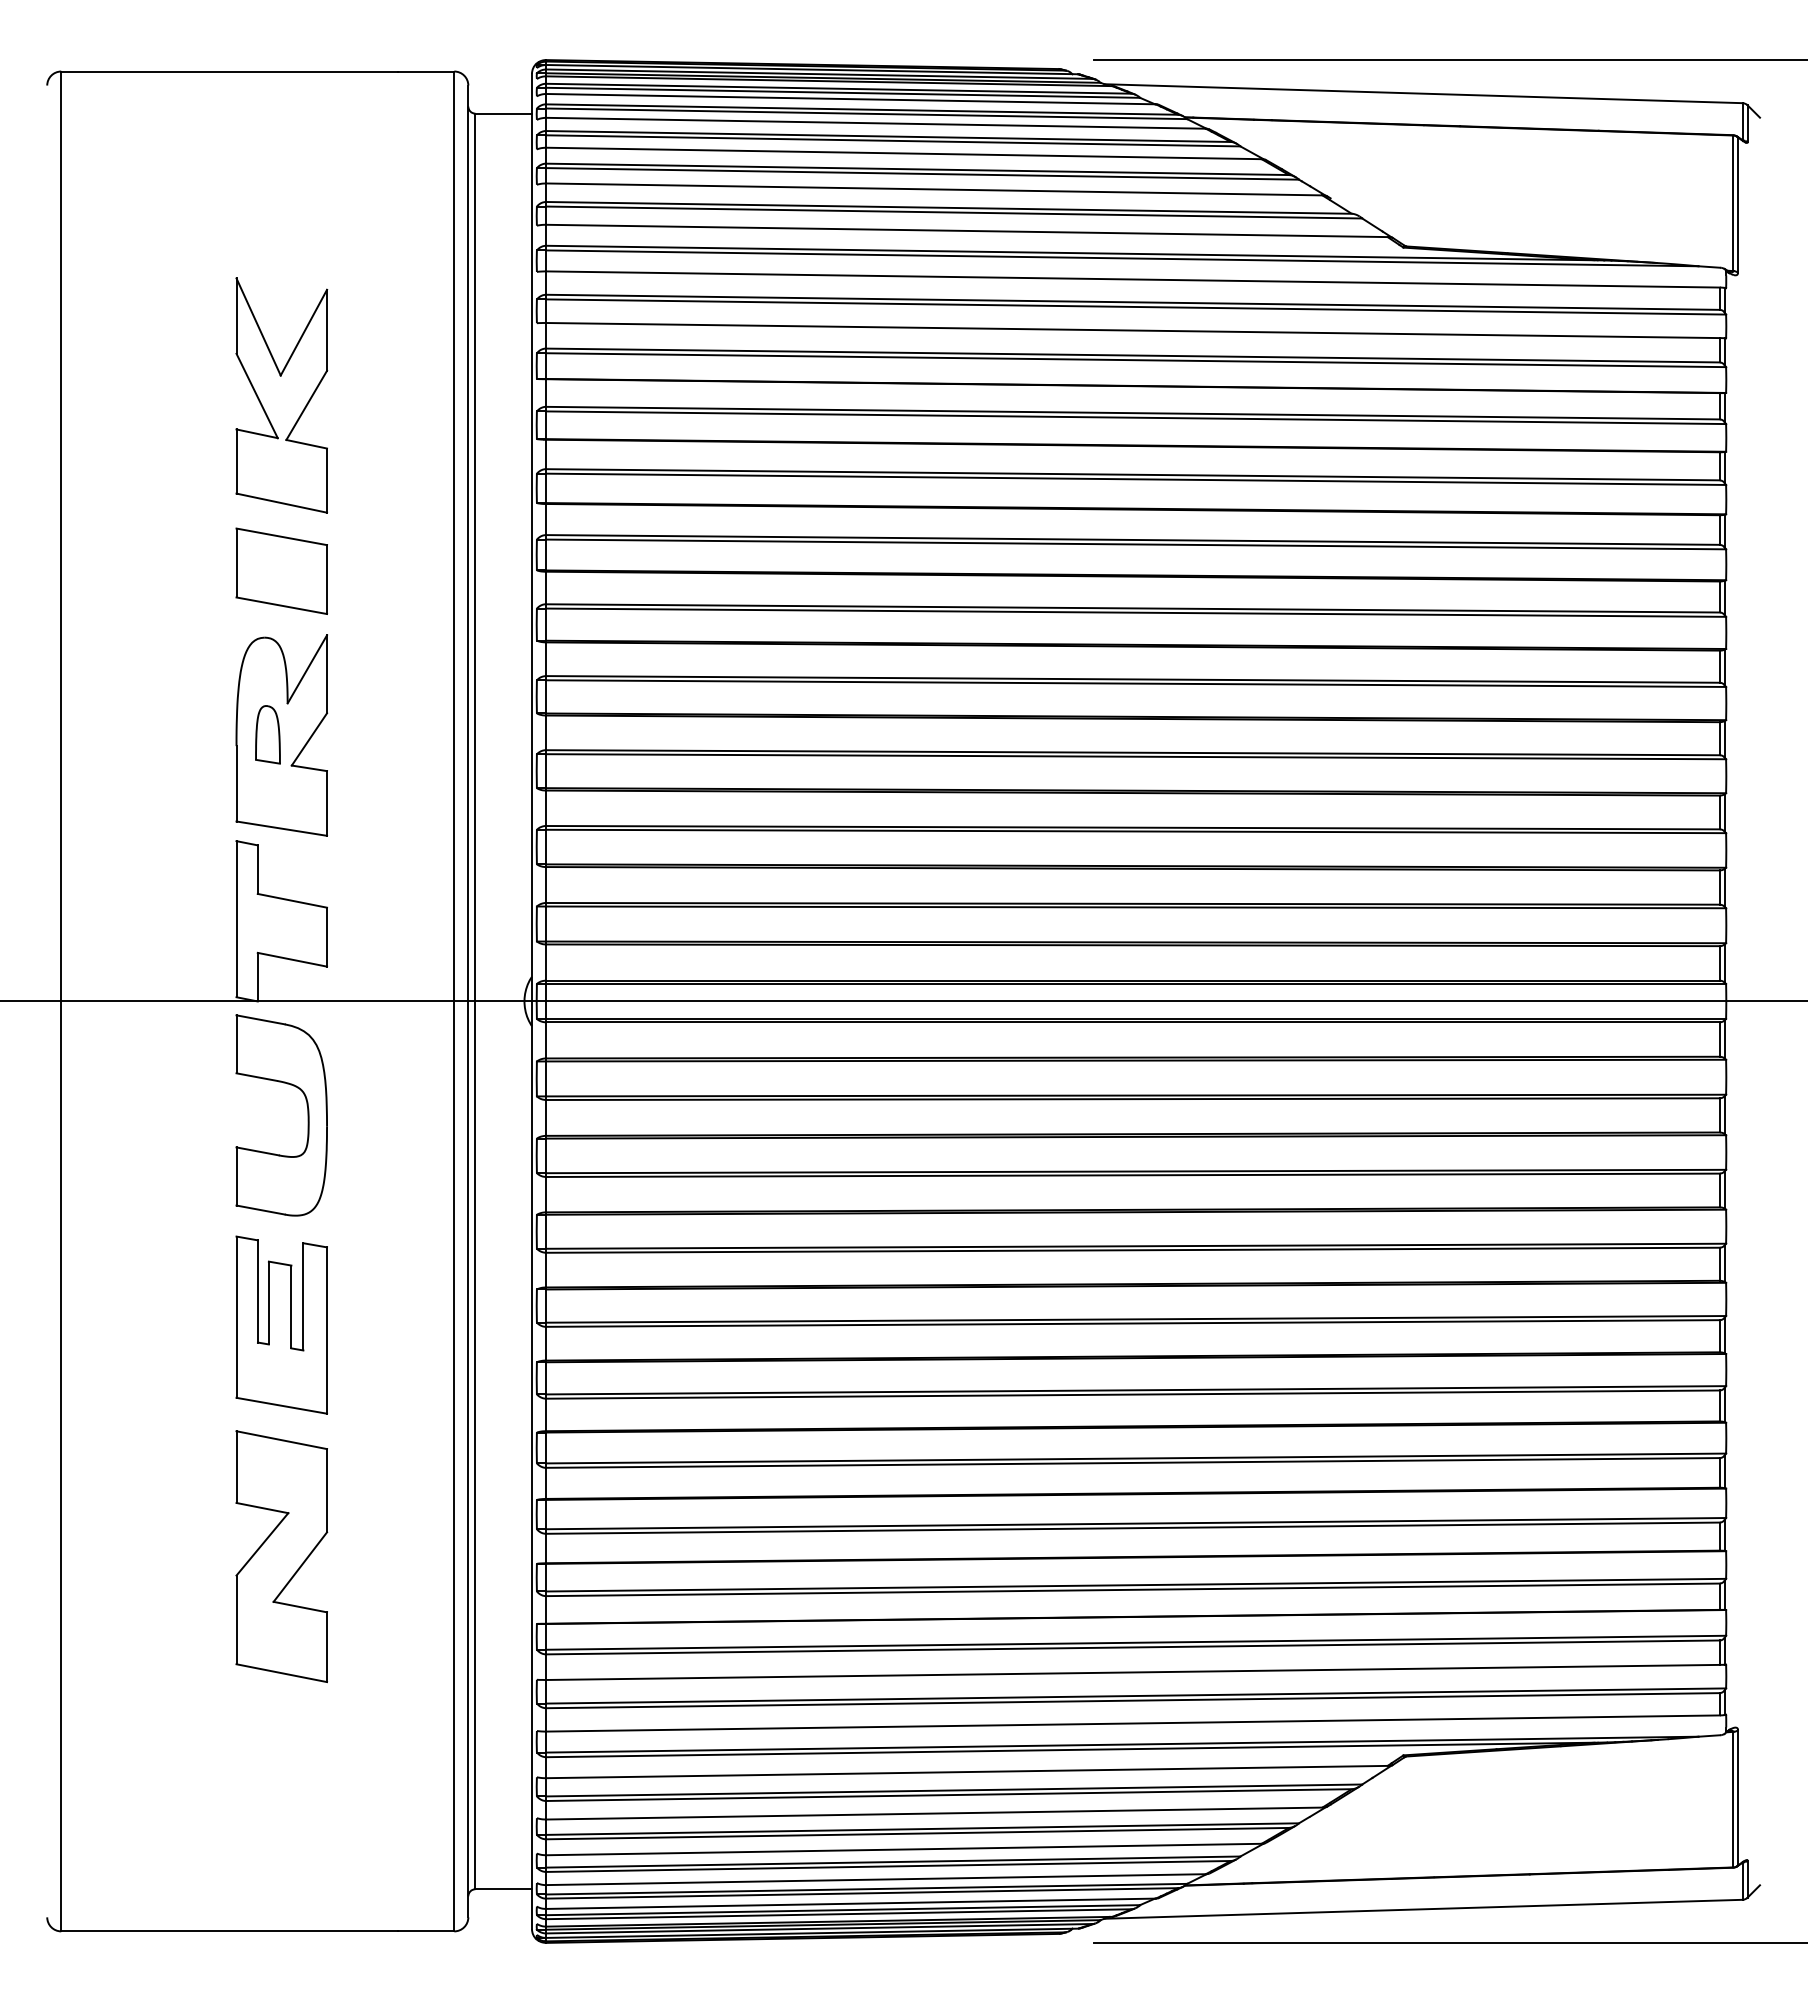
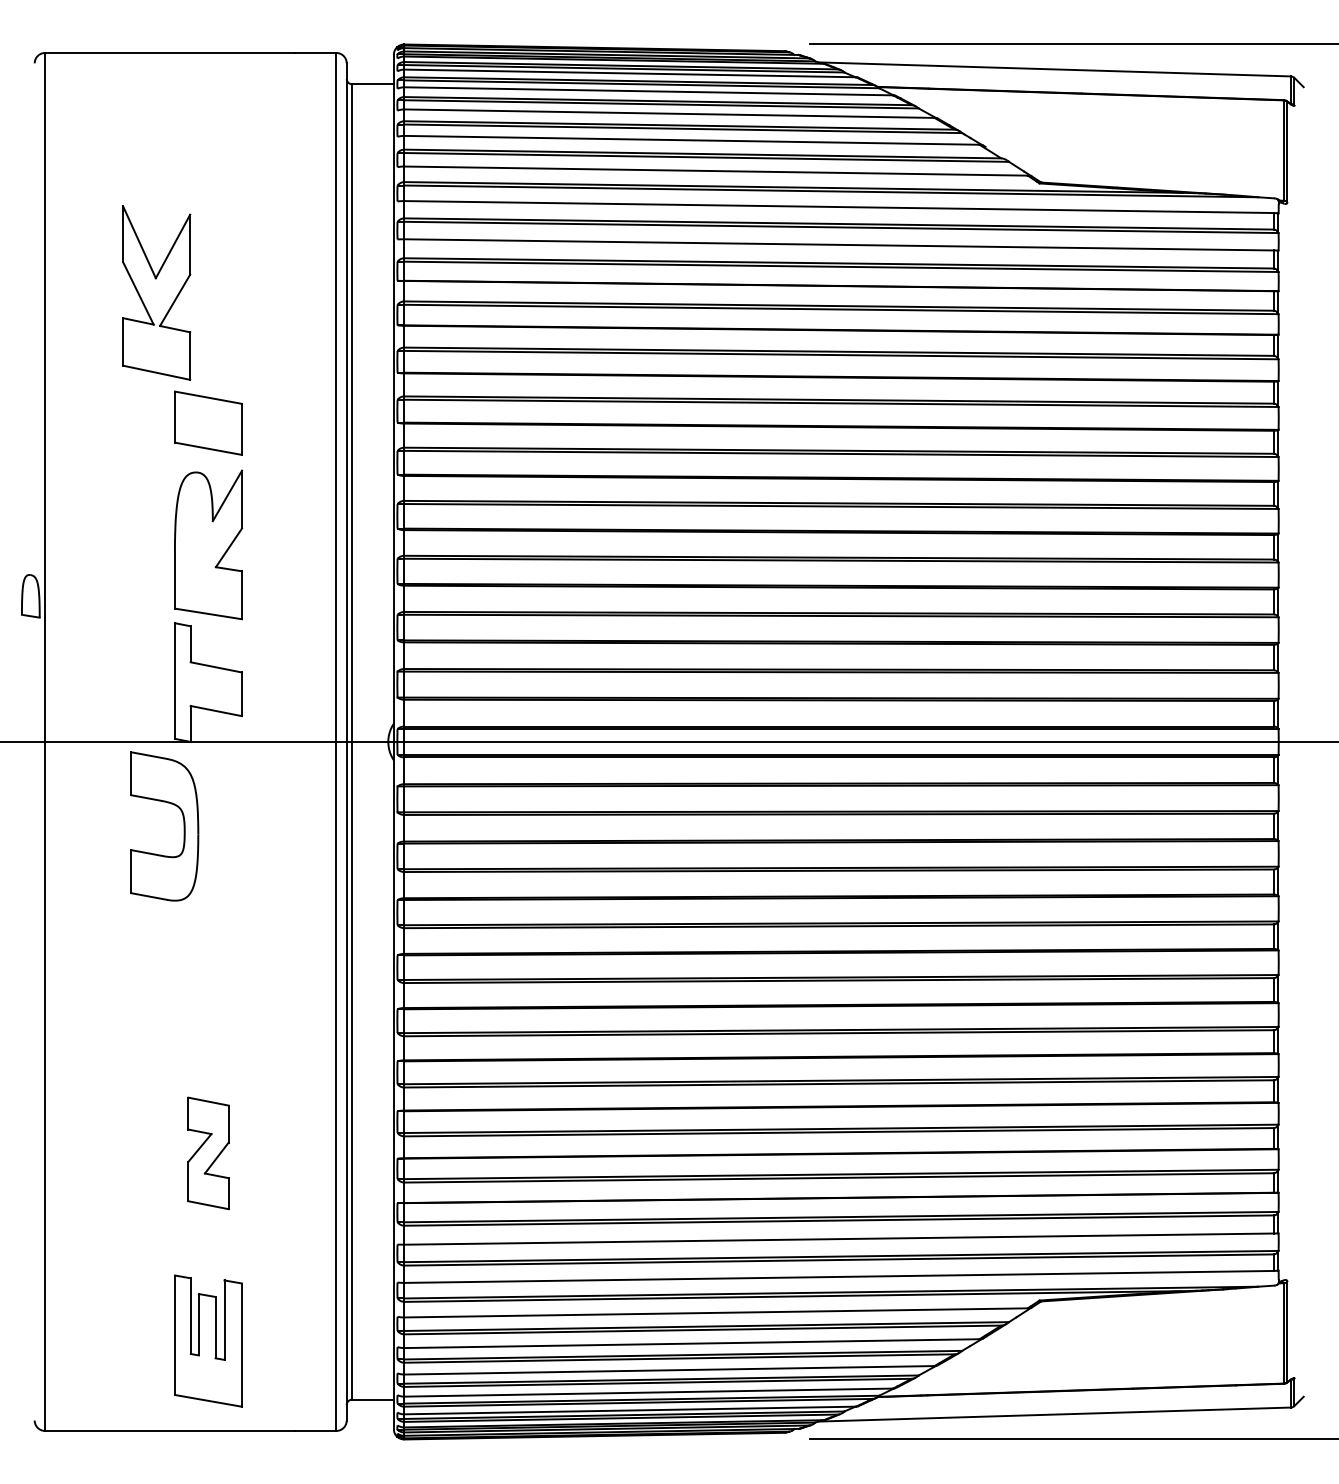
part: (281, 395) -> (156, 293), moved
part: (267, 734) -> (30, 596), moved
part: (307, 1115) -> (183, 826), moved
part: (281, 1324) -> (208, 1340), moved
part: (281, 1556) -> (208, 1153), size x0.6

